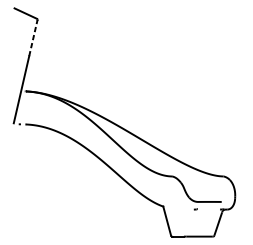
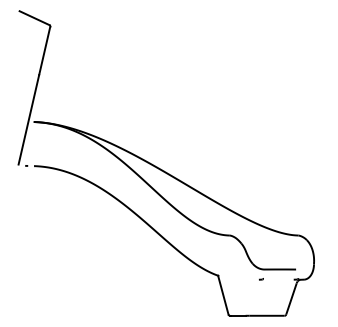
line: (33, 37) -> (44, 50), dashed -> solid

